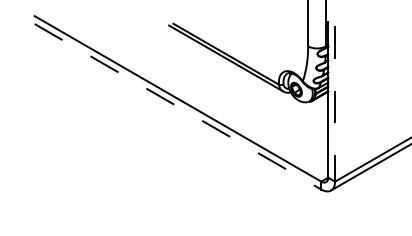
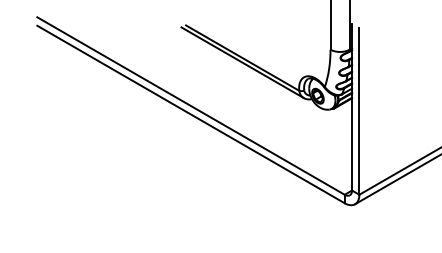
line: (335, 104) -> (359, 112), dashed -> solid
line: (178, 106) -> (191, 114), dashed -> solid

